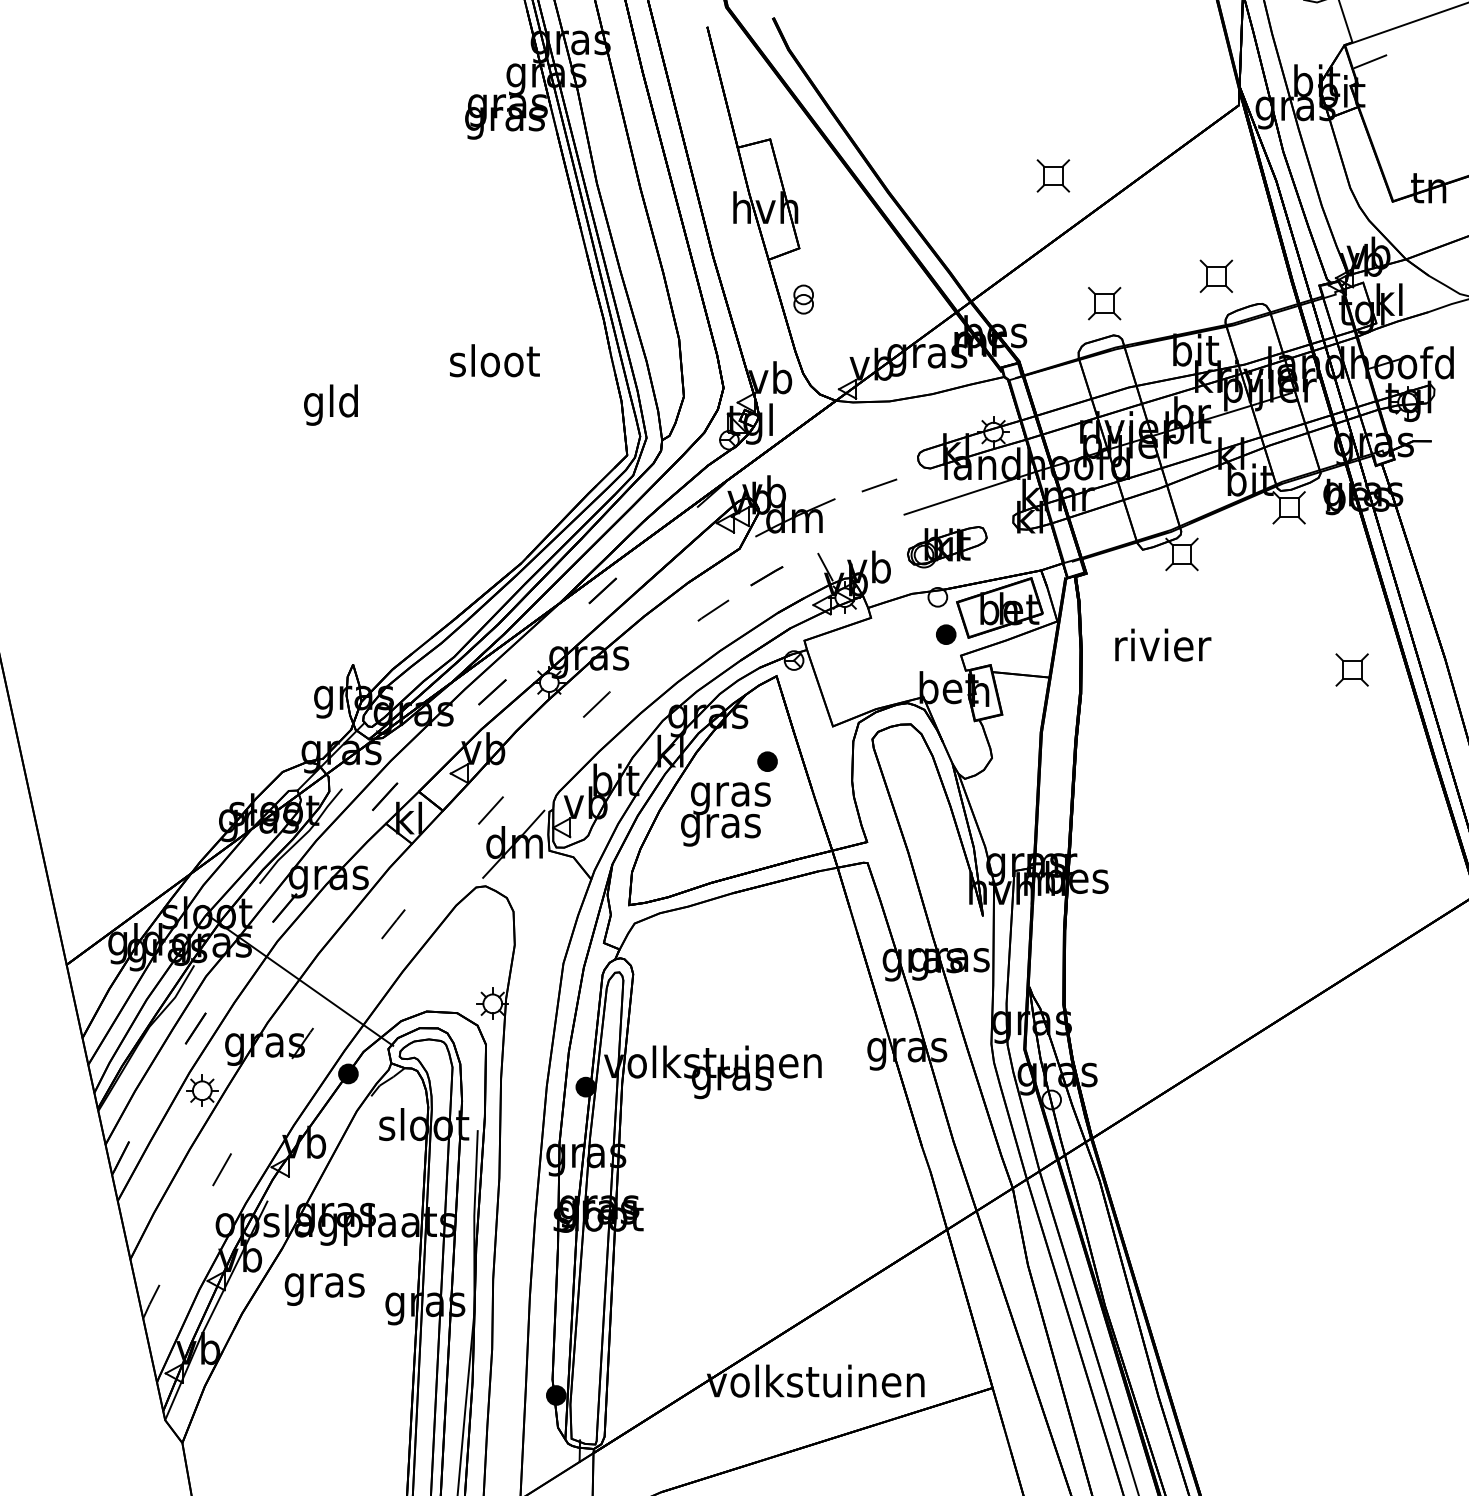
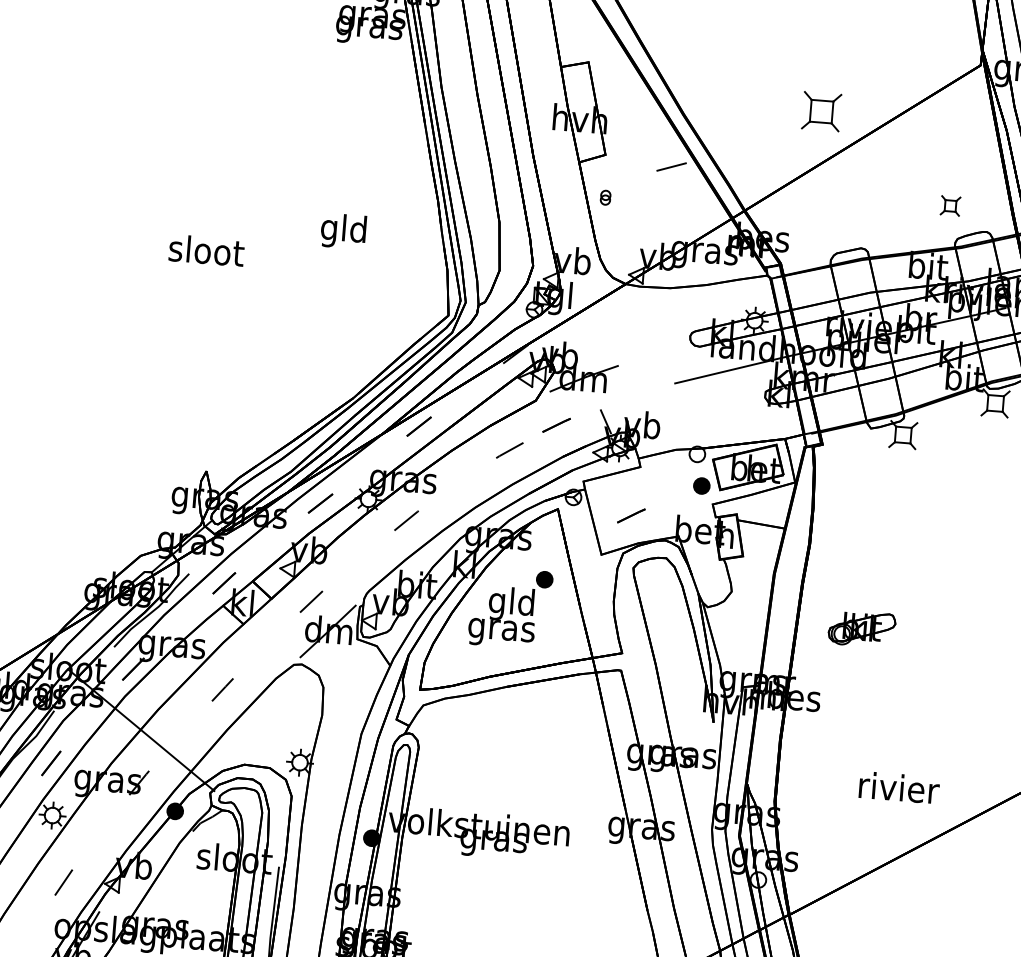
part: (1053, 175) -> (821, 111), size x1.4
part: (1216, 275) -> (950, 205), size x0.7
part: (803, 299) -> (605, 197), size x0.6
part: (1104, 303) -> (855, 221), removed
text: (494, 364) -> (344, 231), sloot -> gld
text: (332, 404) -> (206, 253), gld -> sloot
line: (879, 485) -> (671, 167), moved
part: (947, 547) -> (862, 629), moved
text: (1163, 644) -> (899, 787), moved
line: (864, 677) -> (631, 516), added
text: (730, 794) -> (511, 604), gras -> gld

